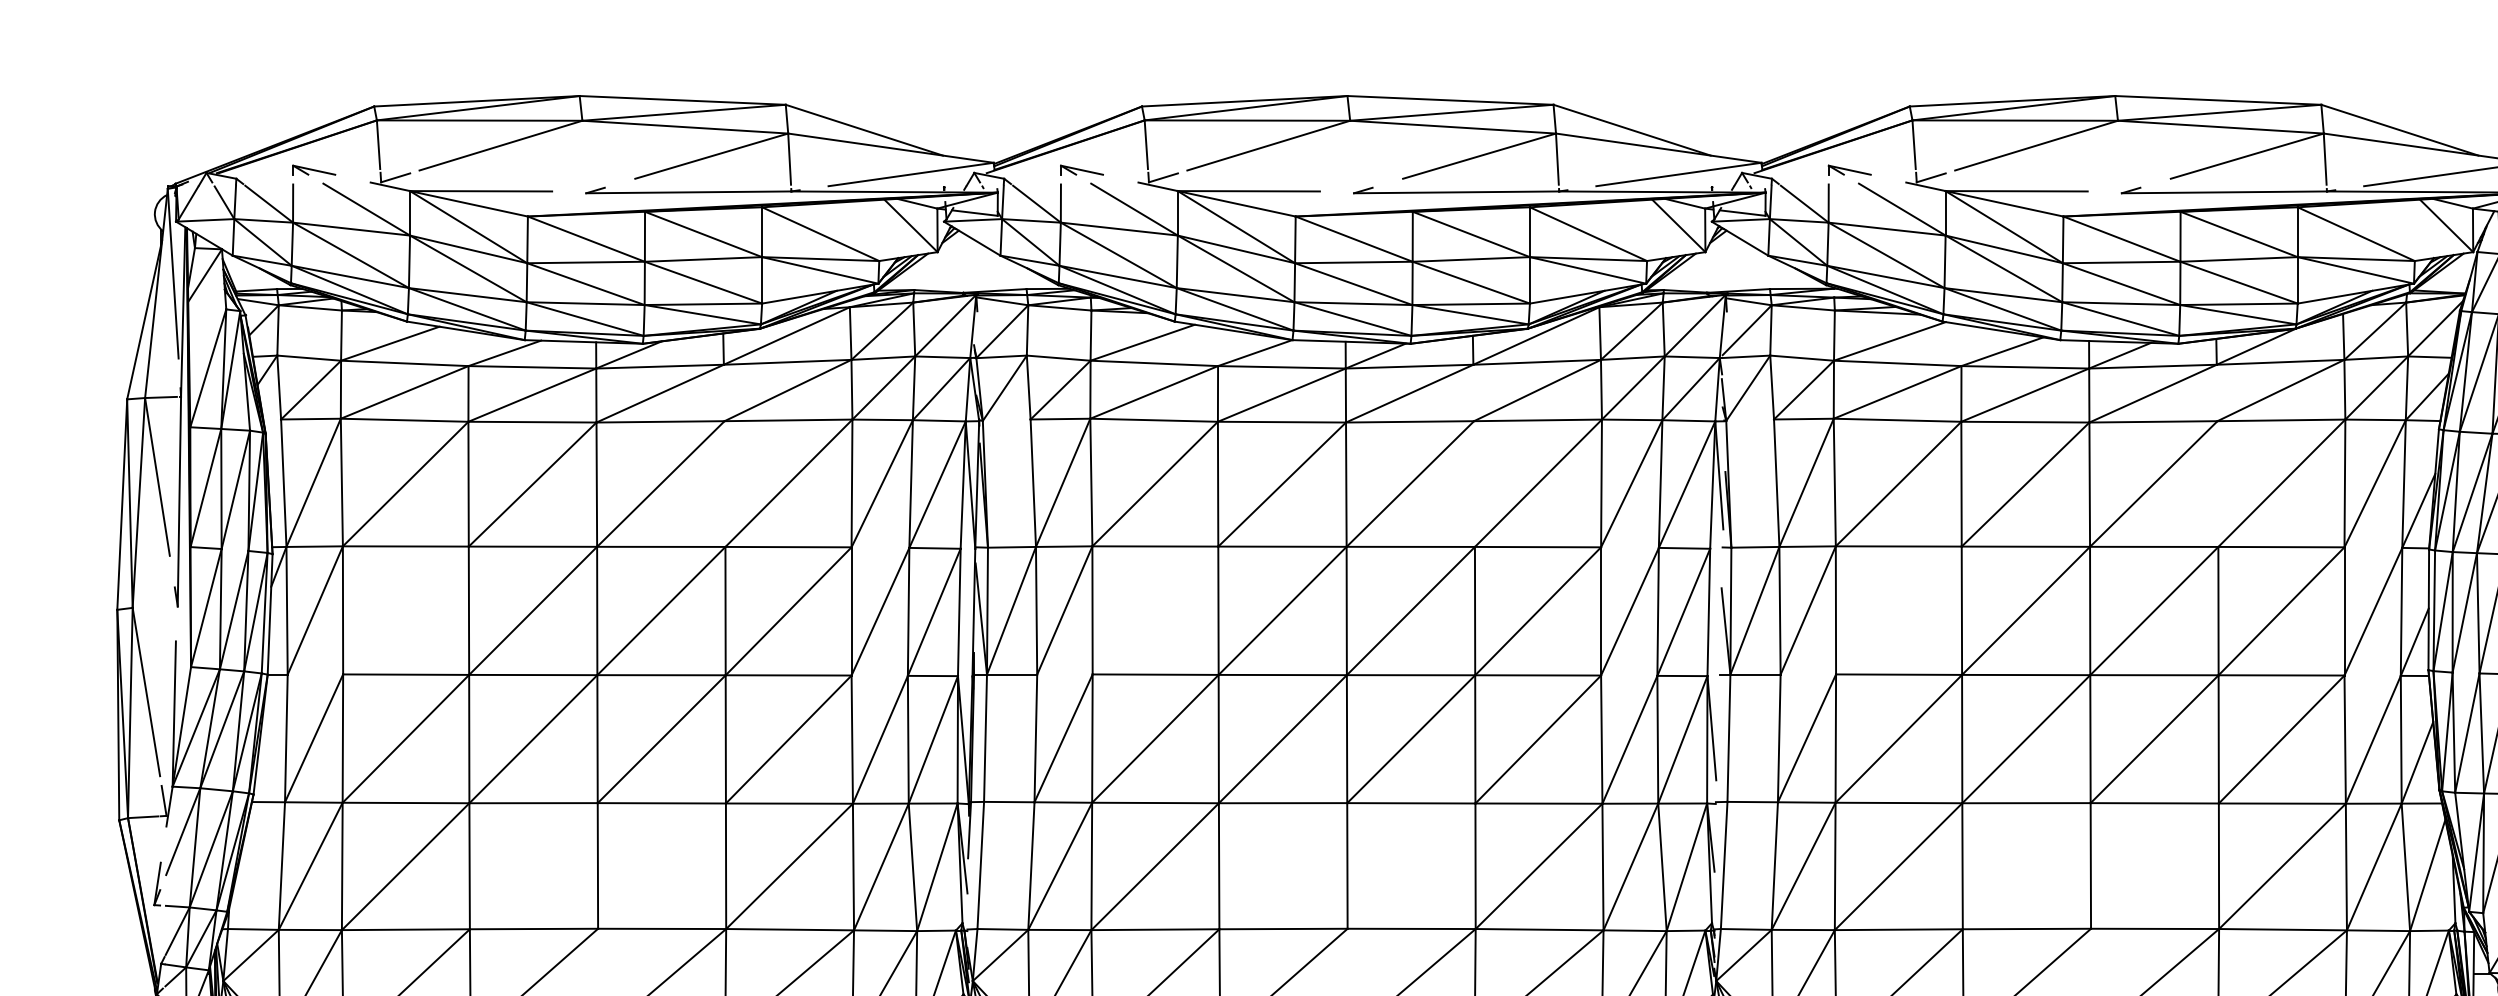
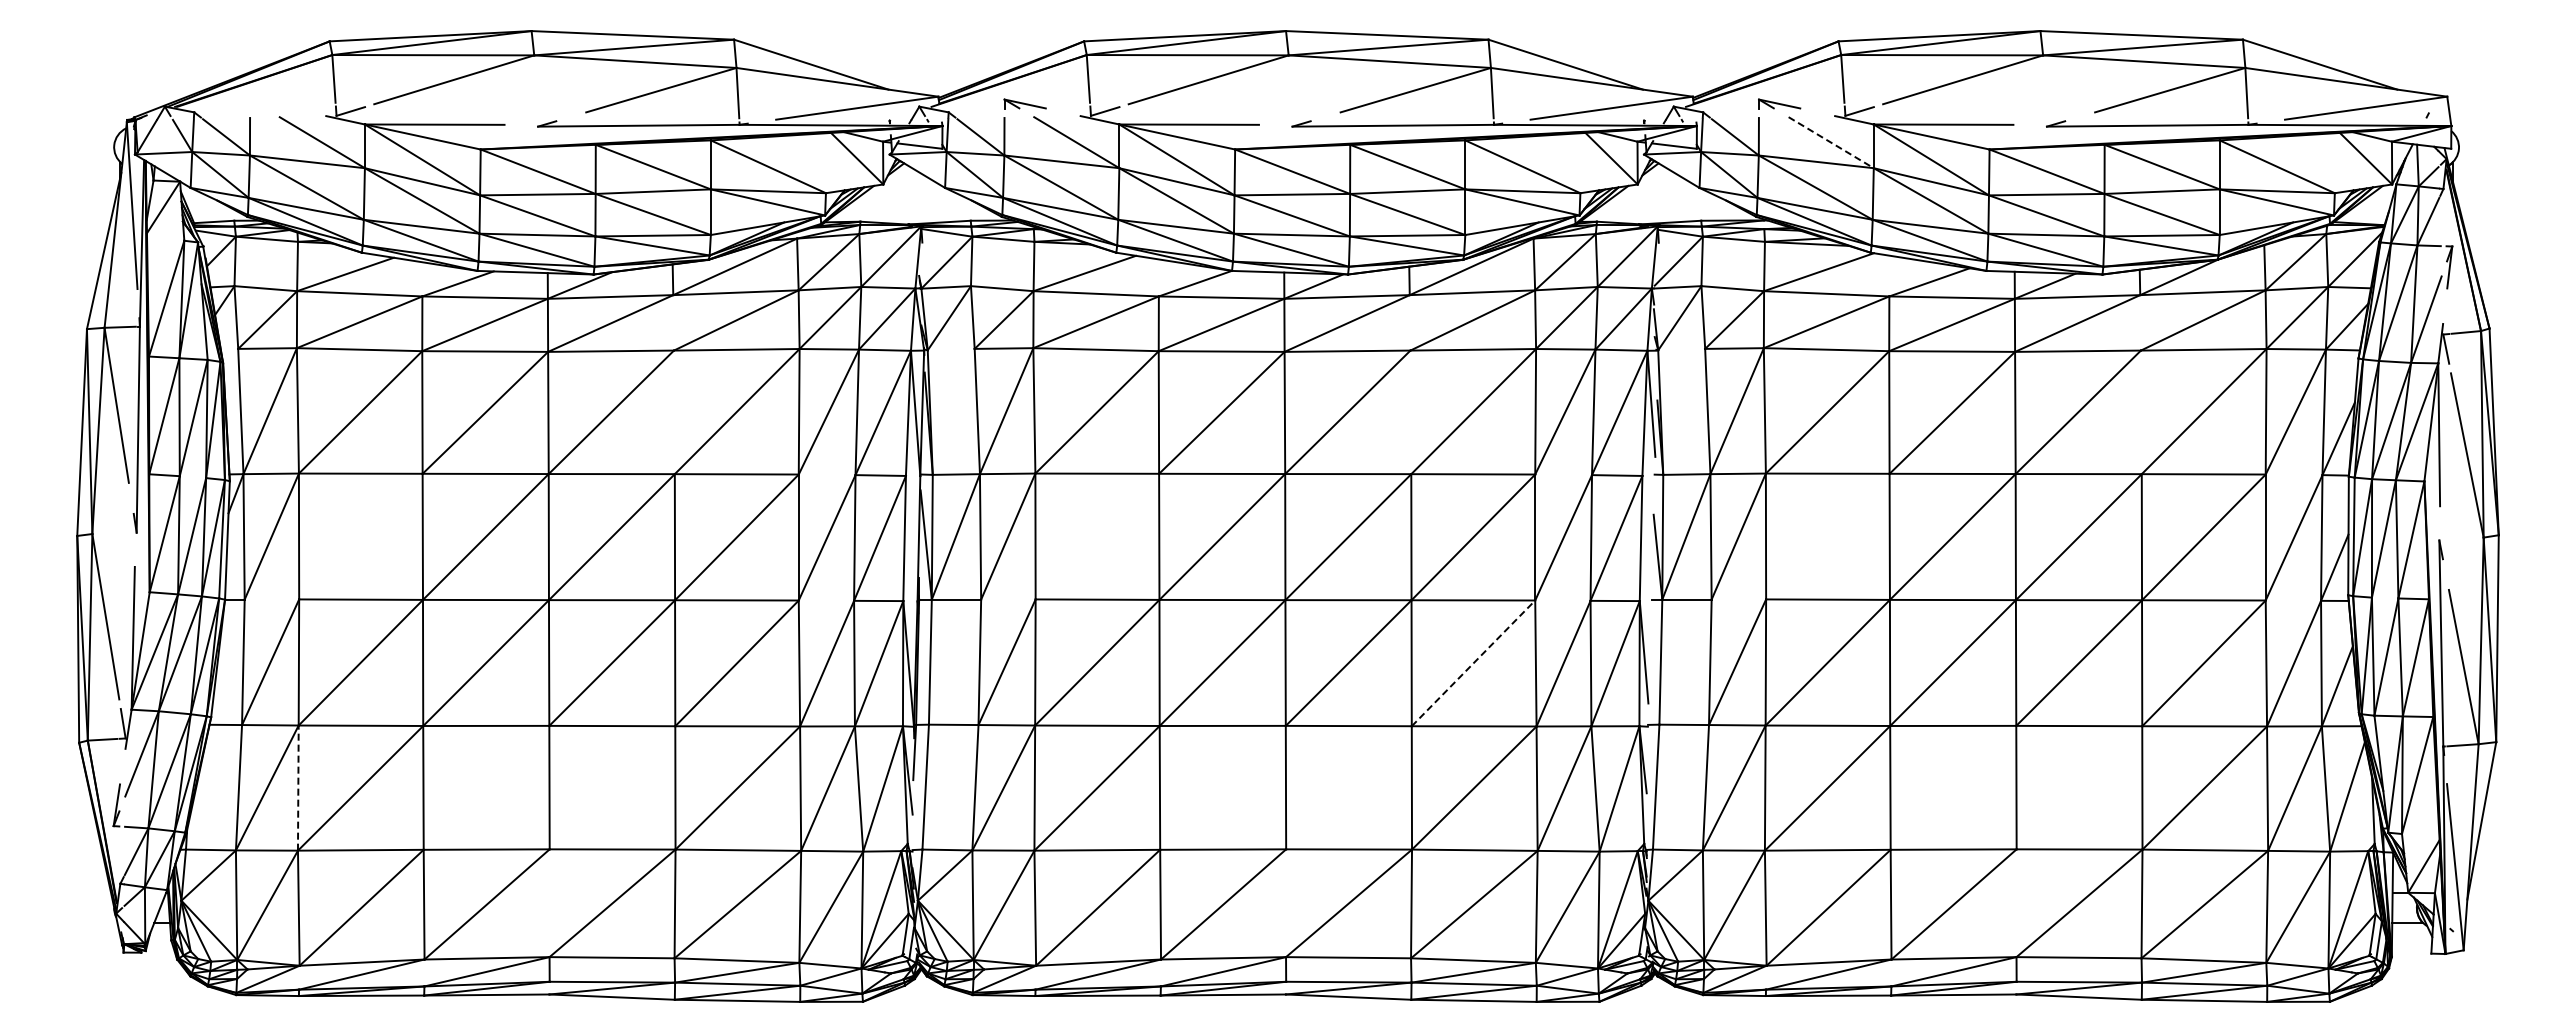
part: (313, 169) -> (270, 103), removed
line: (1902, 209) -> (1831, 142), solid -> dashed
line: (1538, 739) -> (1473, 663), solid -> dashed
line: (342, 866) -> (298, 788), solid -> dashed

